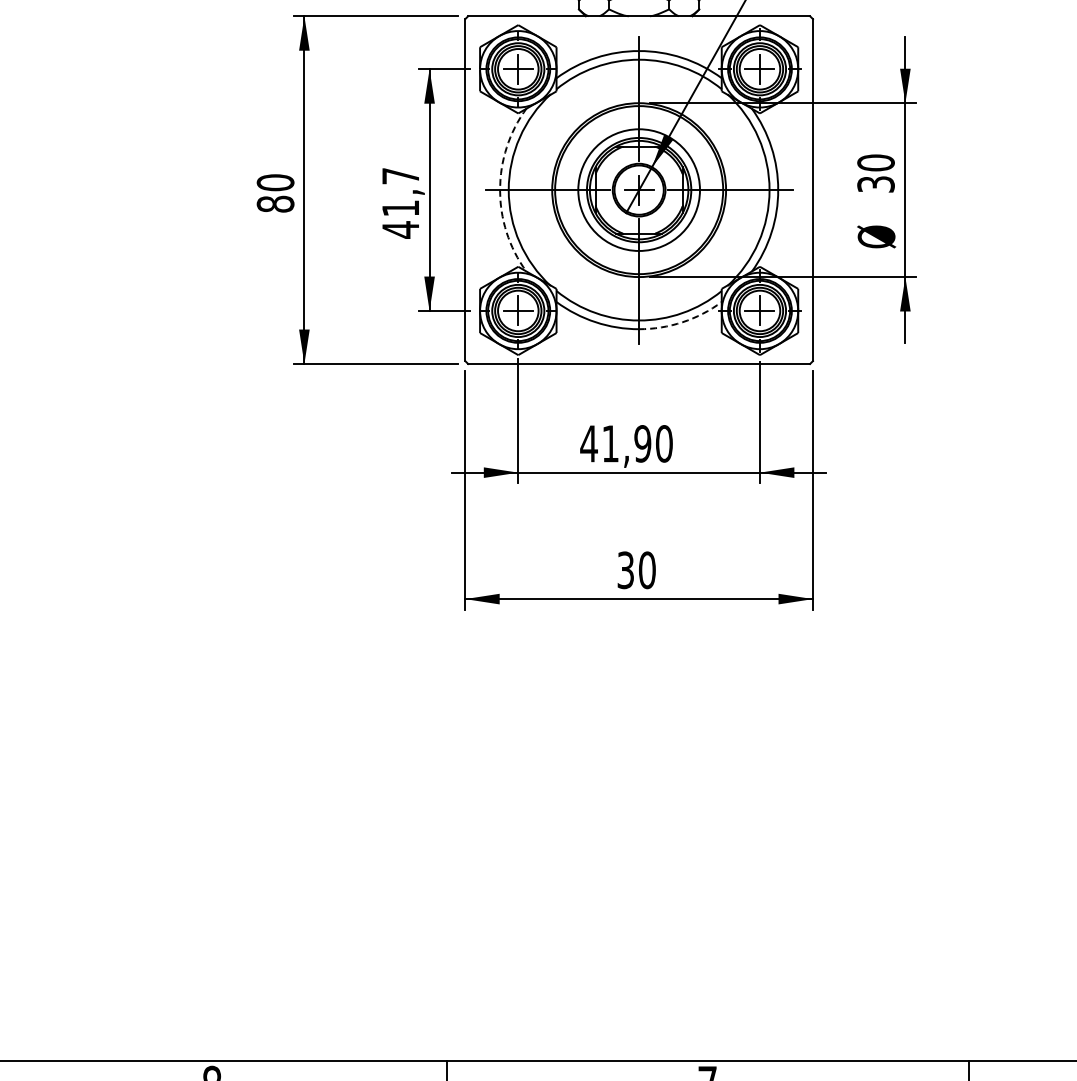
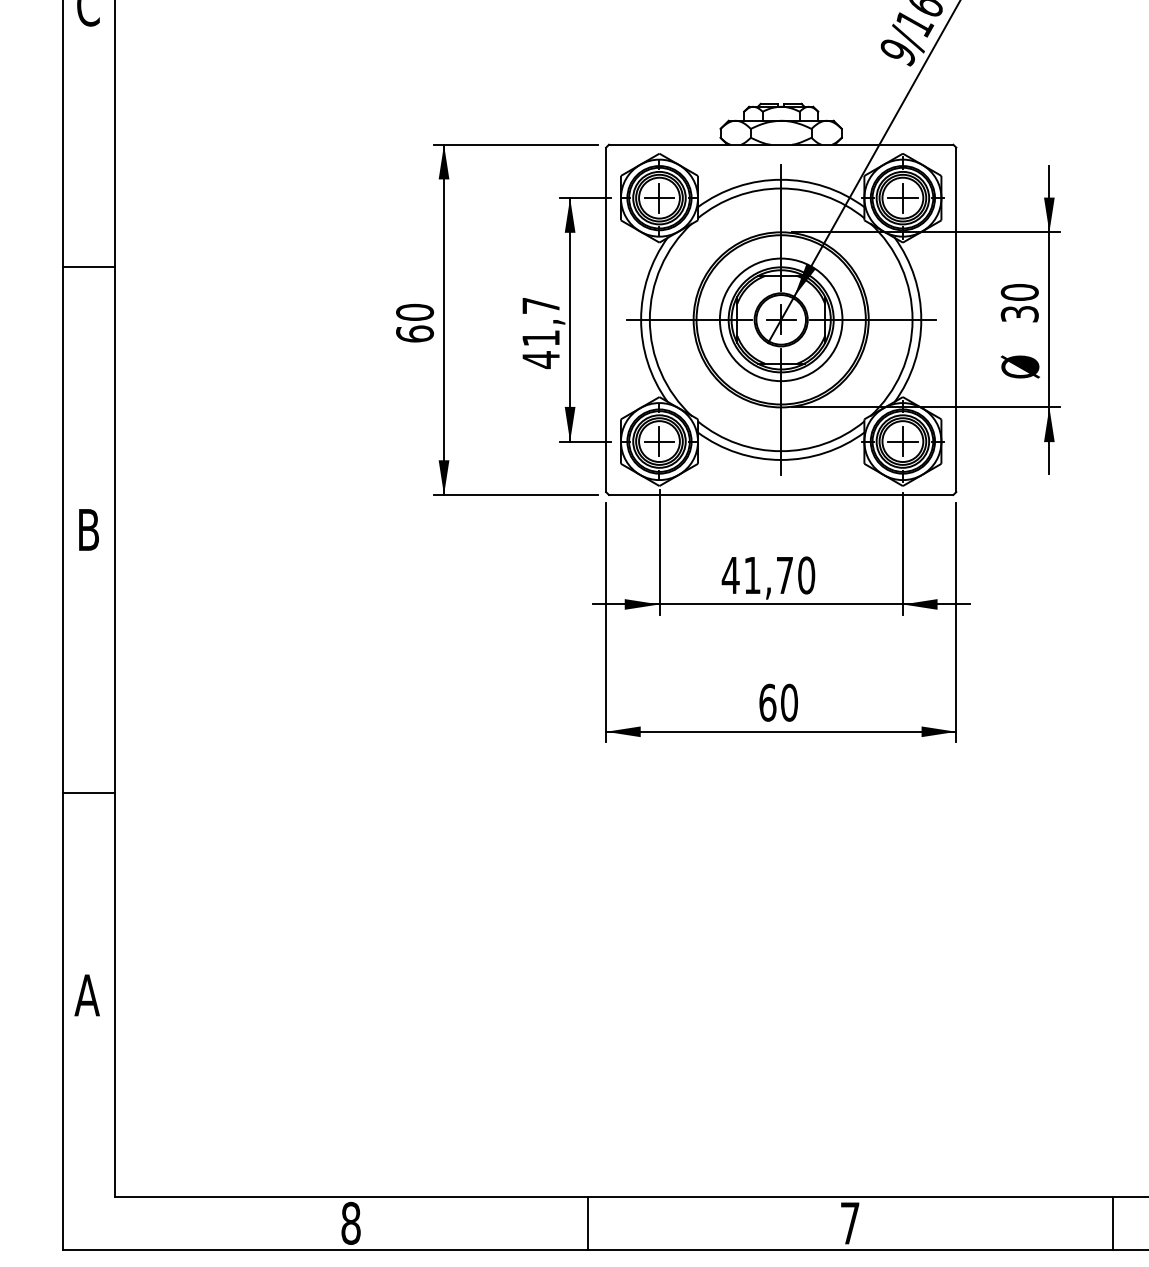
arc: (500, 189) -> (641, 319), dashed -> solid
text: (275, 203) -> (414, 333), 80 -> 60
arc: (683, 321) -> (825, 452), dashed -> solid
text: (642, 443) -> (784, 575), 41,90 -> 41,70
text: (625, 570) -> (767, 702), 30 -> 60

